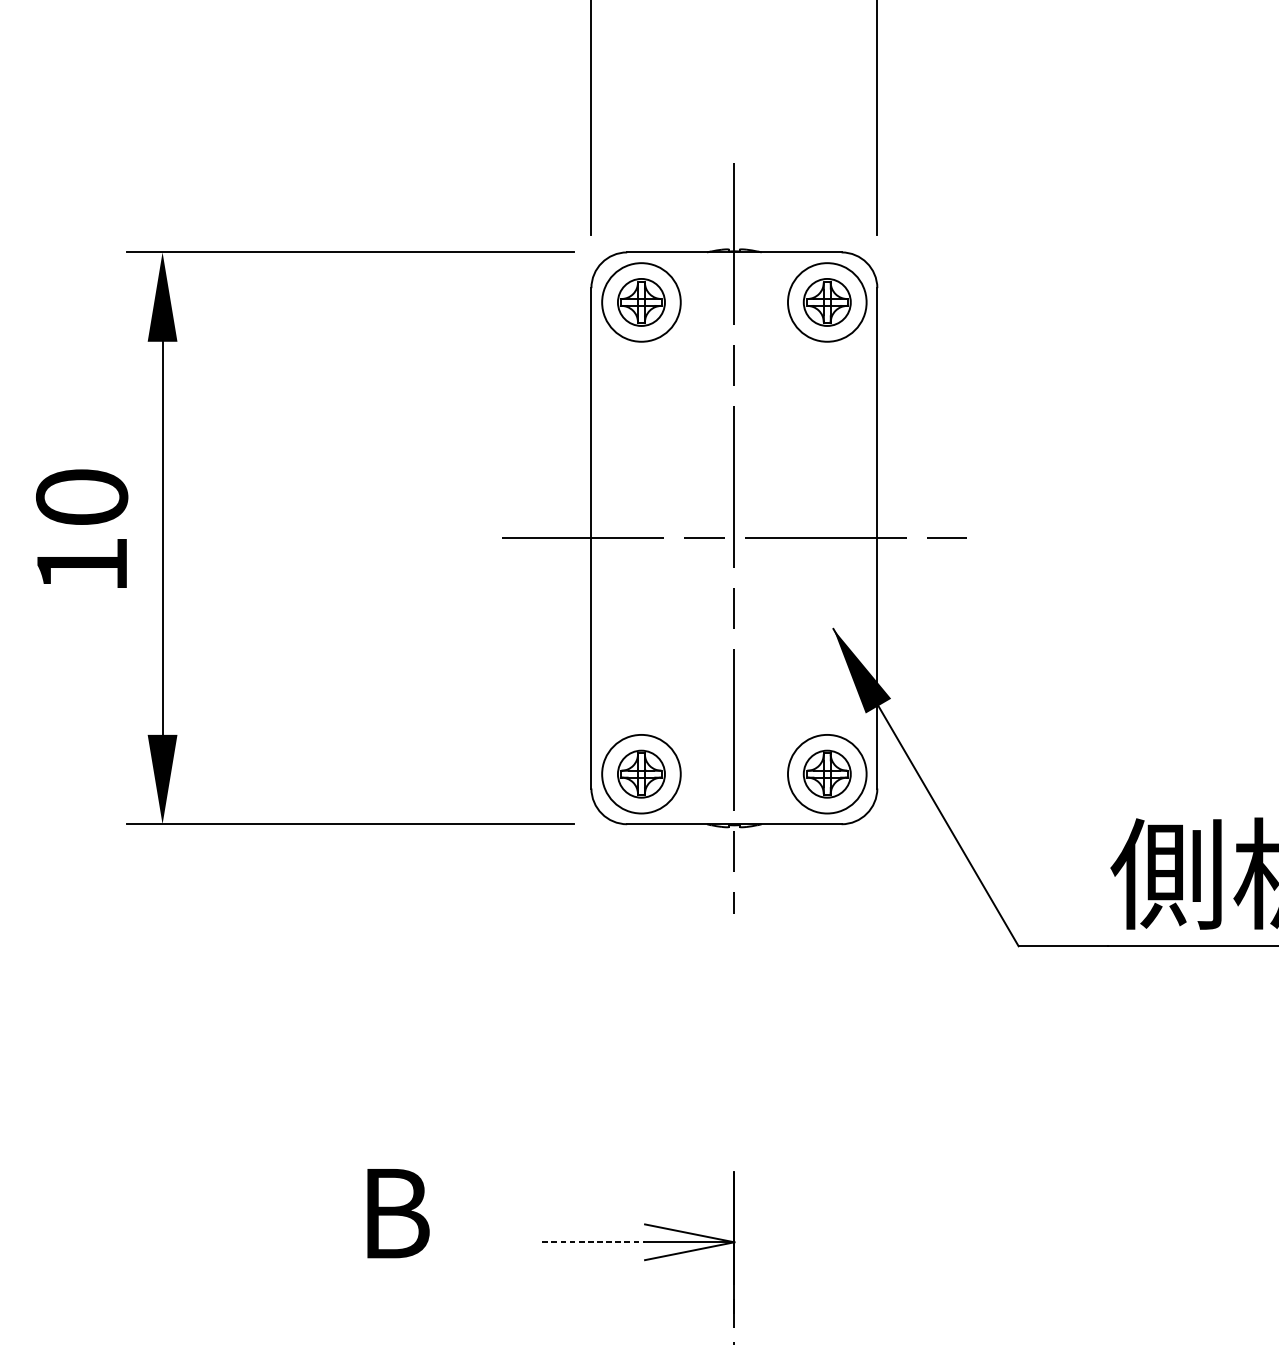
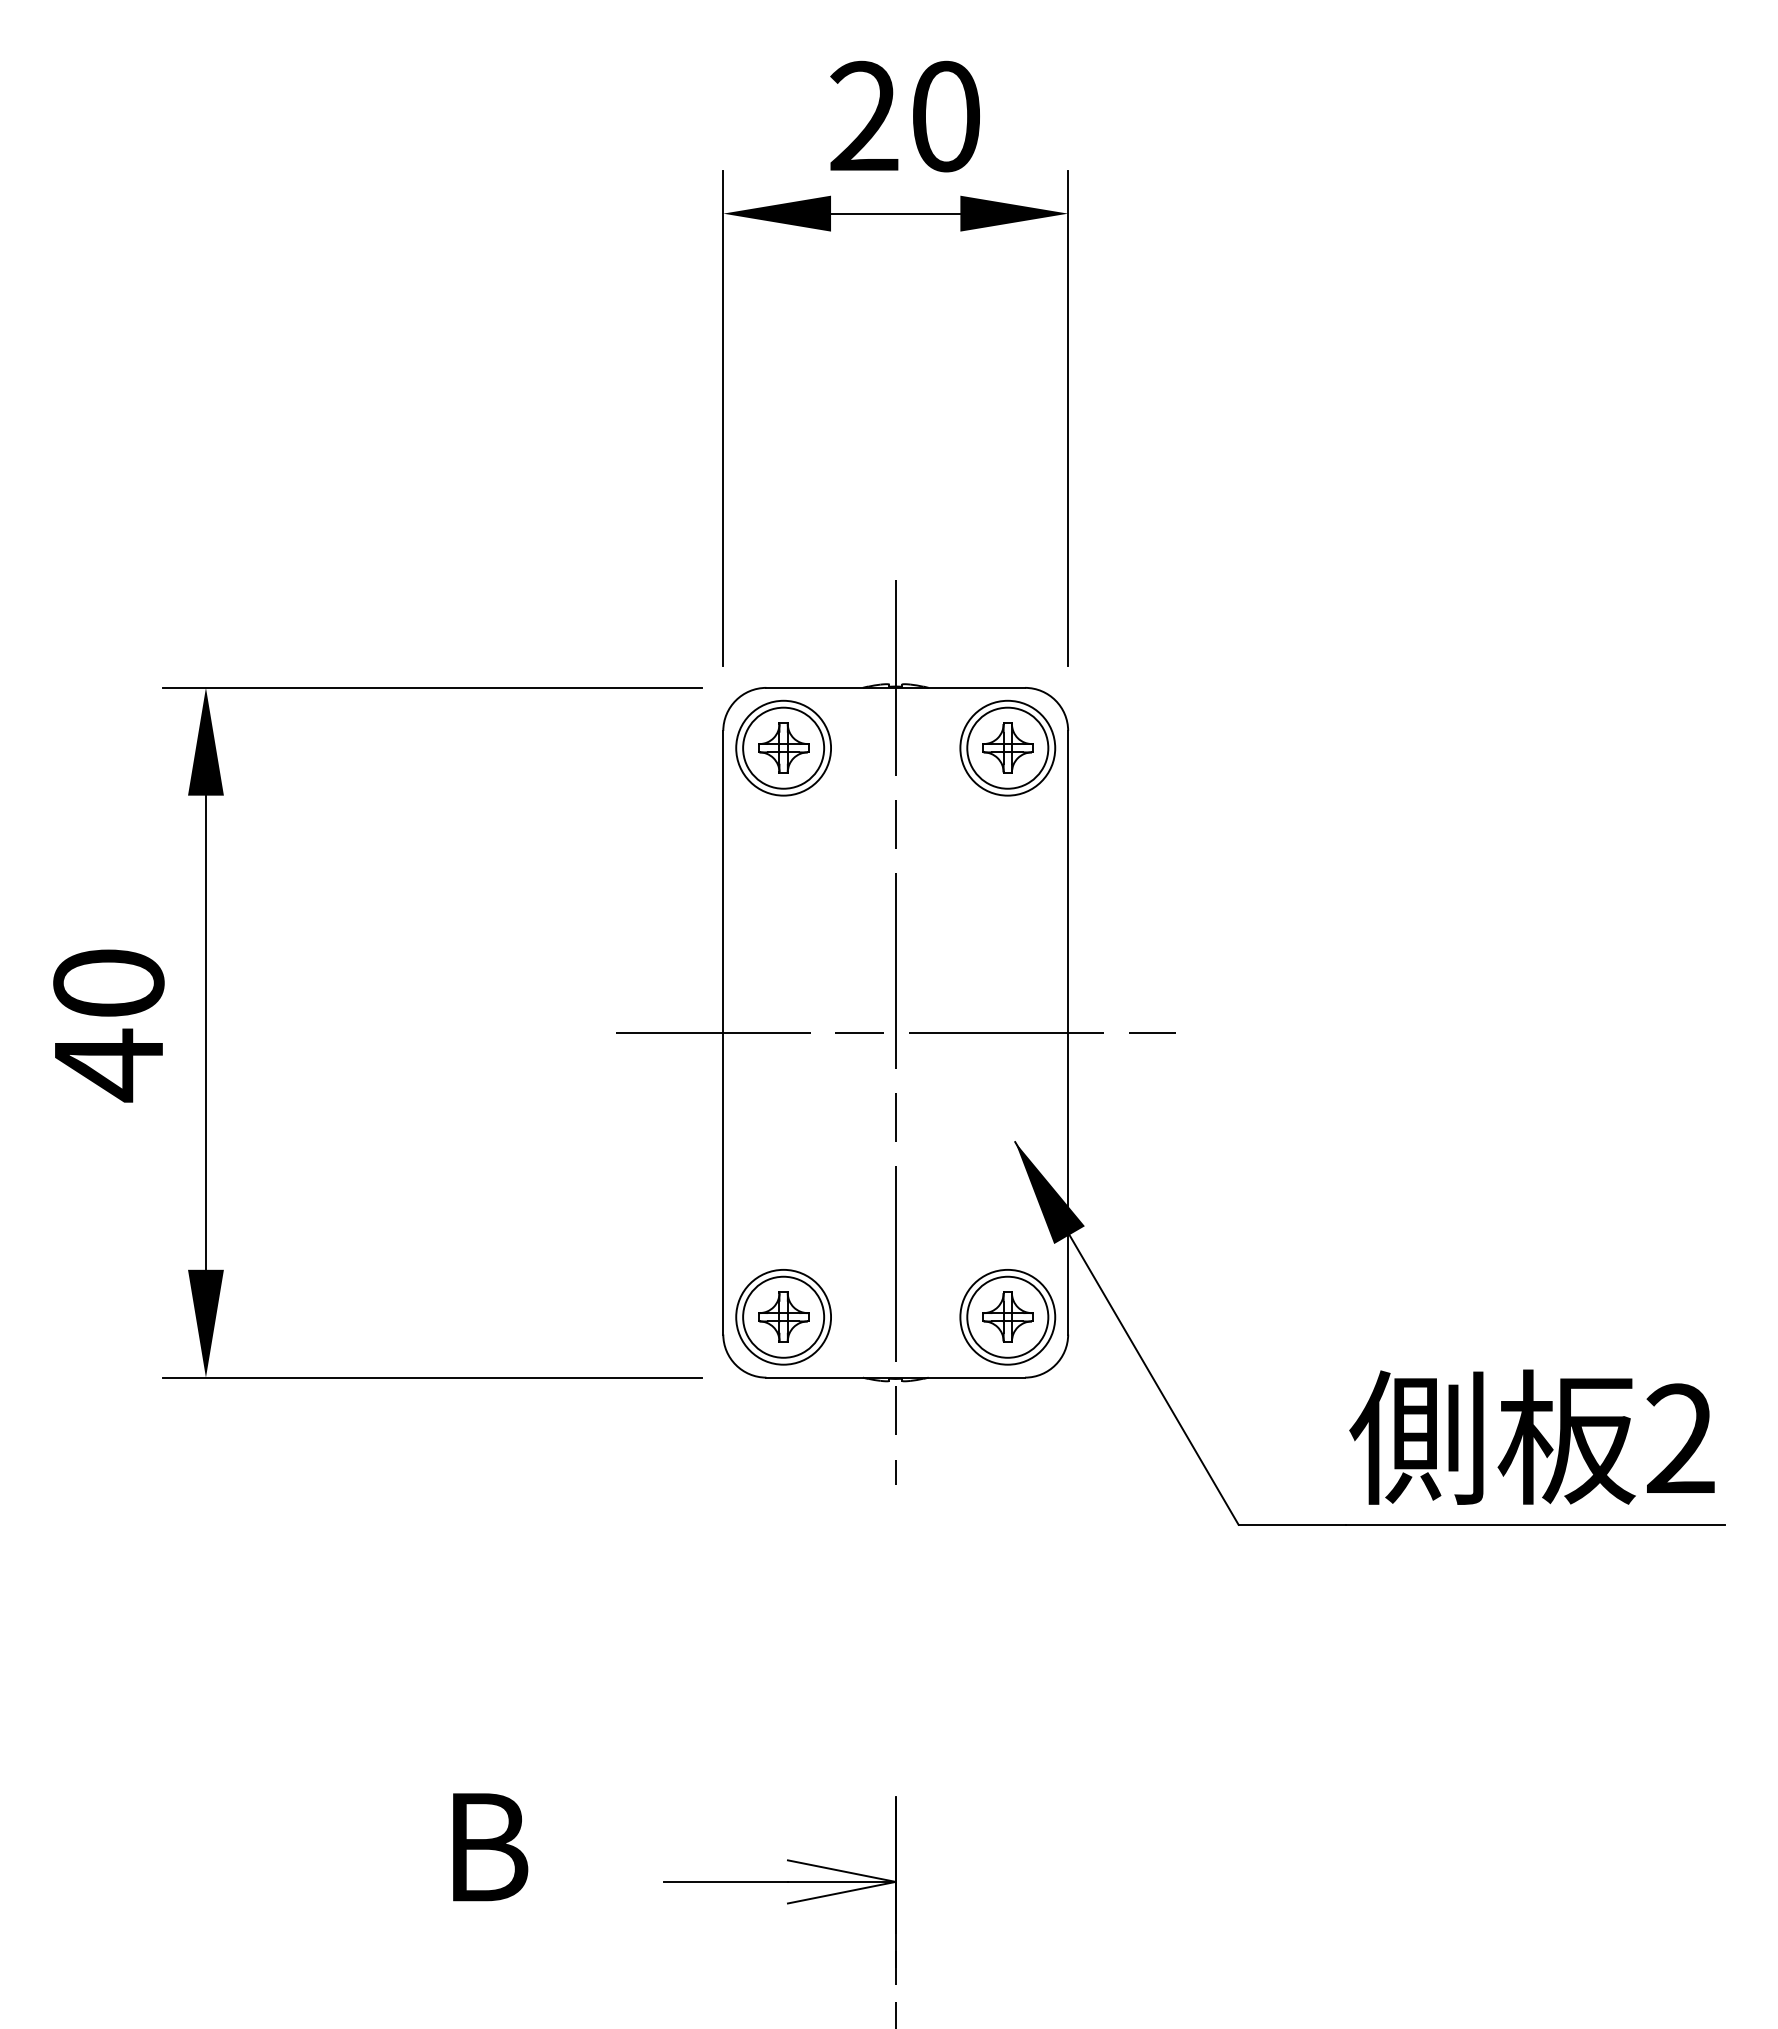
circle: (641, 301) -> (783, 747), size x1.43
circle: (827, 301) -> (1007, 747), size x1.43
text: (81, 565) -> (108, 1065), 10 -> 40
circle: (641, 773) -> (783, 1316), size x1.43
circle: (827, 773) -> (1007, 1316), size x1.43
line: (594, 1241) -> (726, 1881), dashed -> solid

